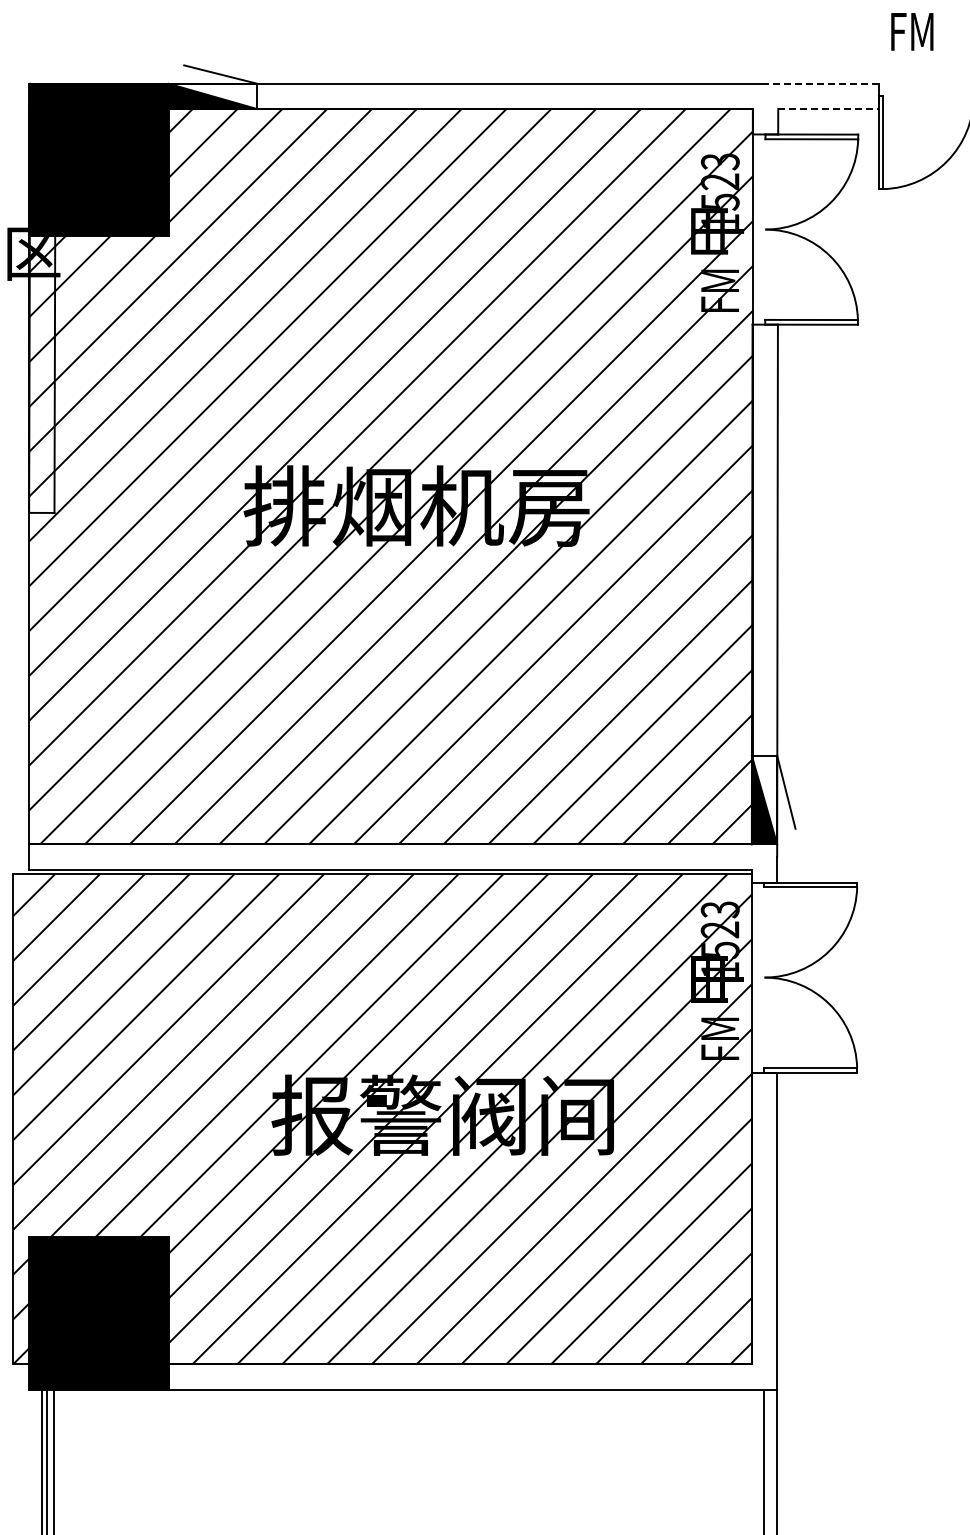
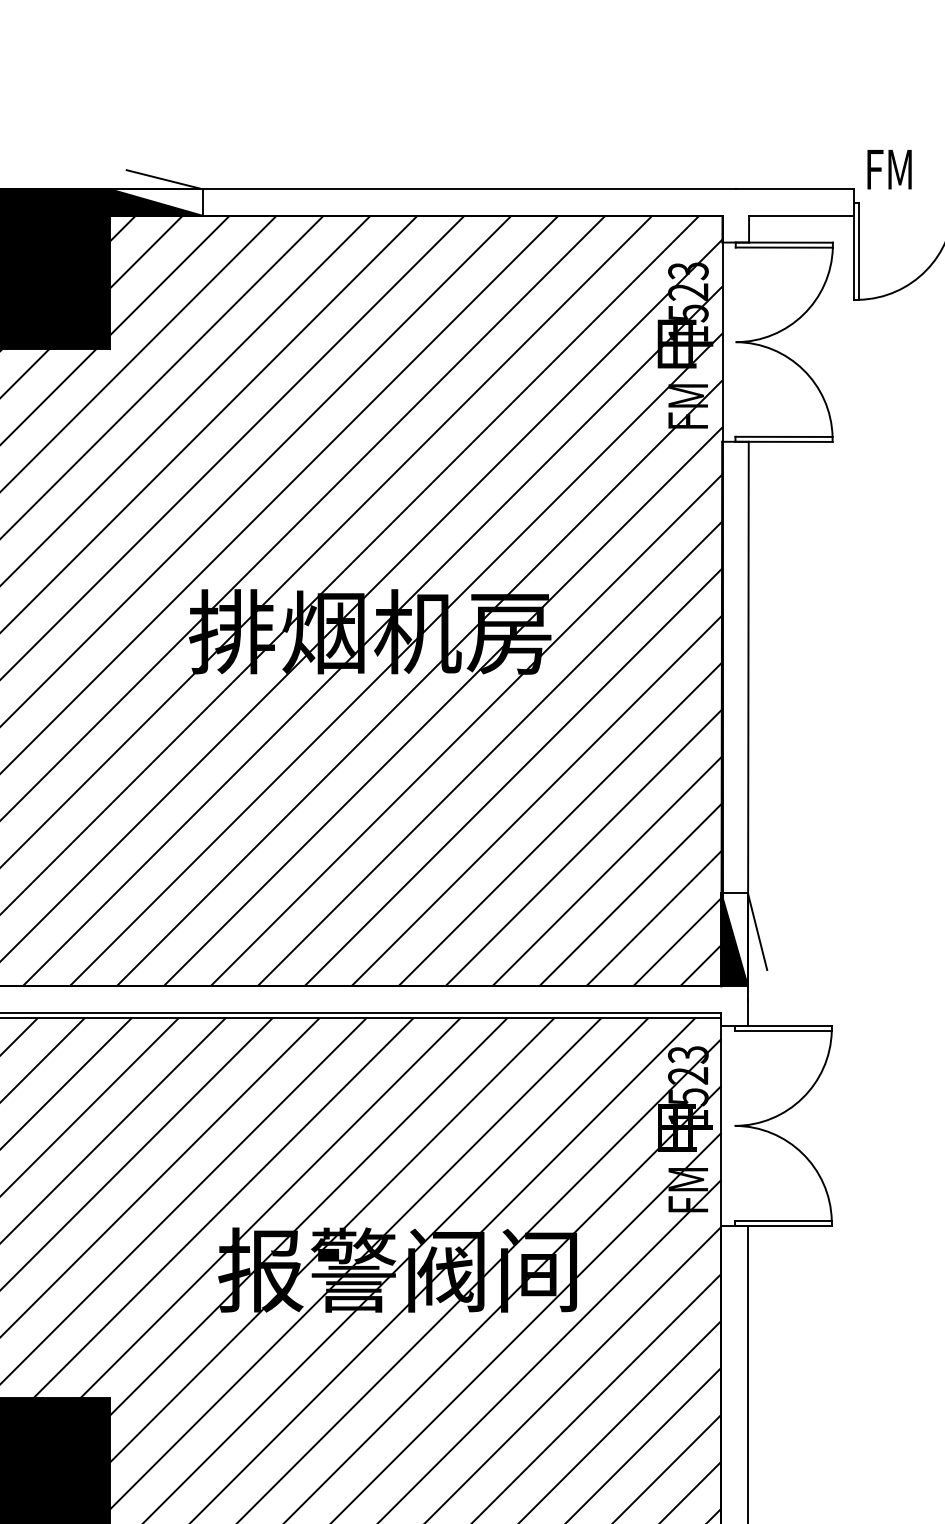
text: (912, 31) -> (889, 169), moved
line: (822, 83) -> (795, 189), dashed -> solid
line: (828, 109) -> (801, 216), dashed -> solid

